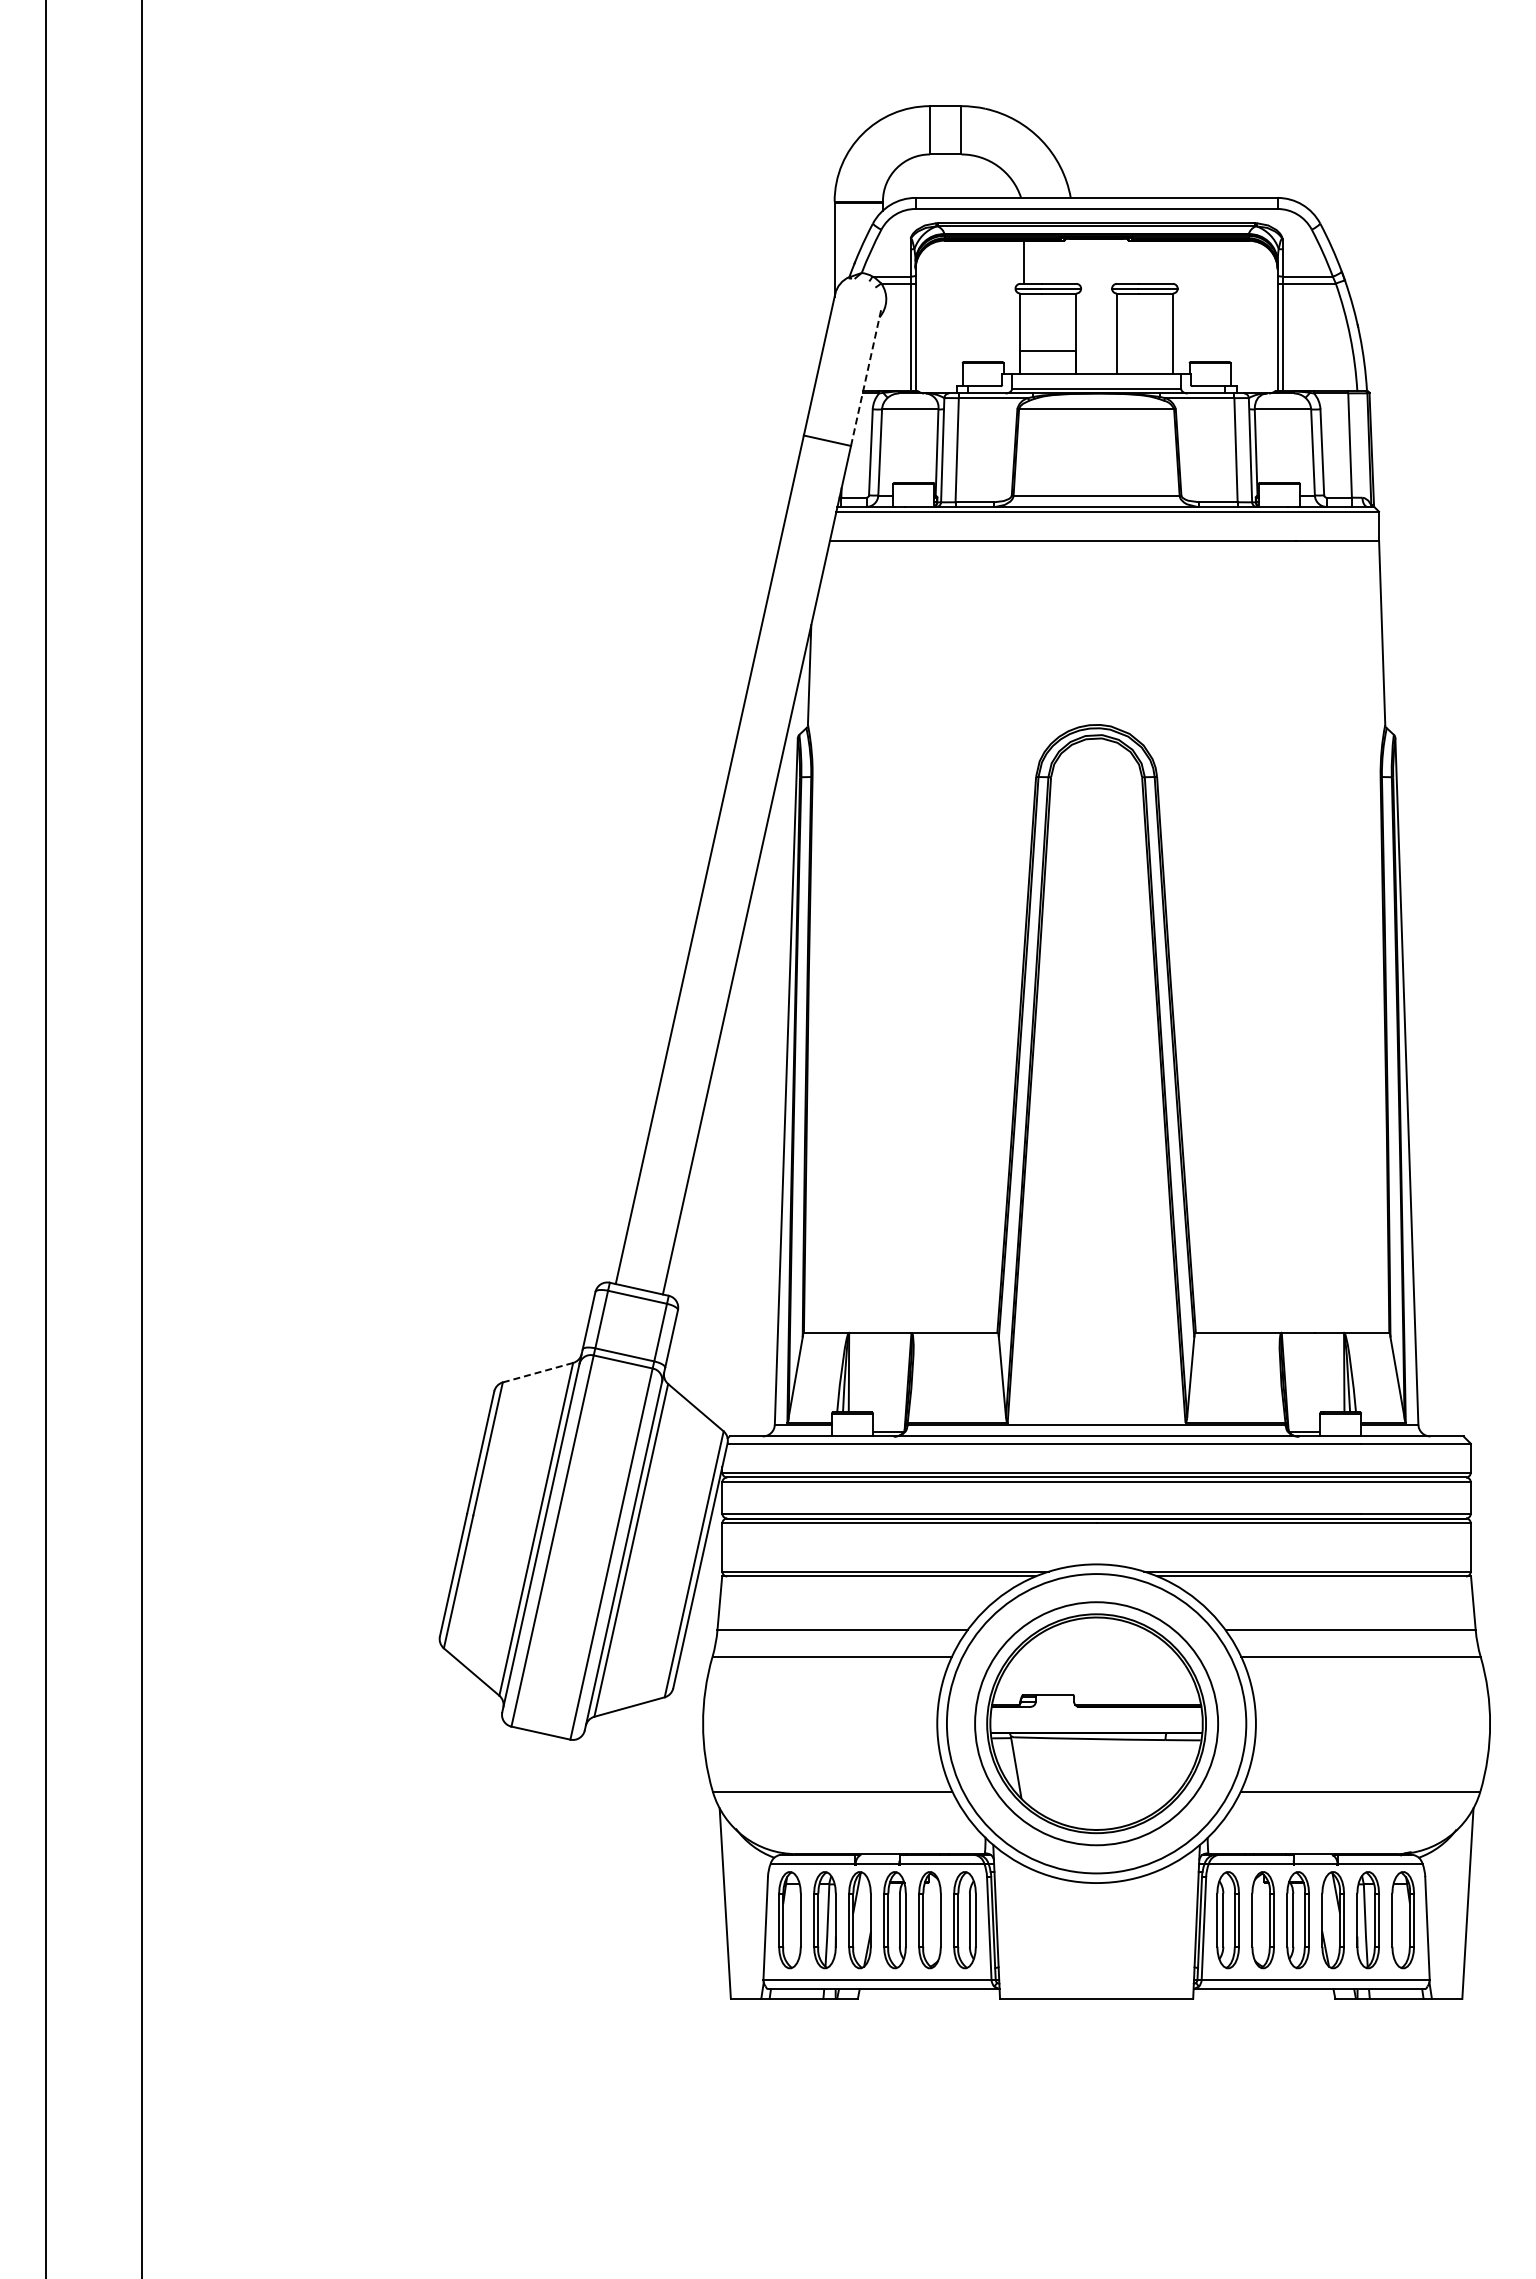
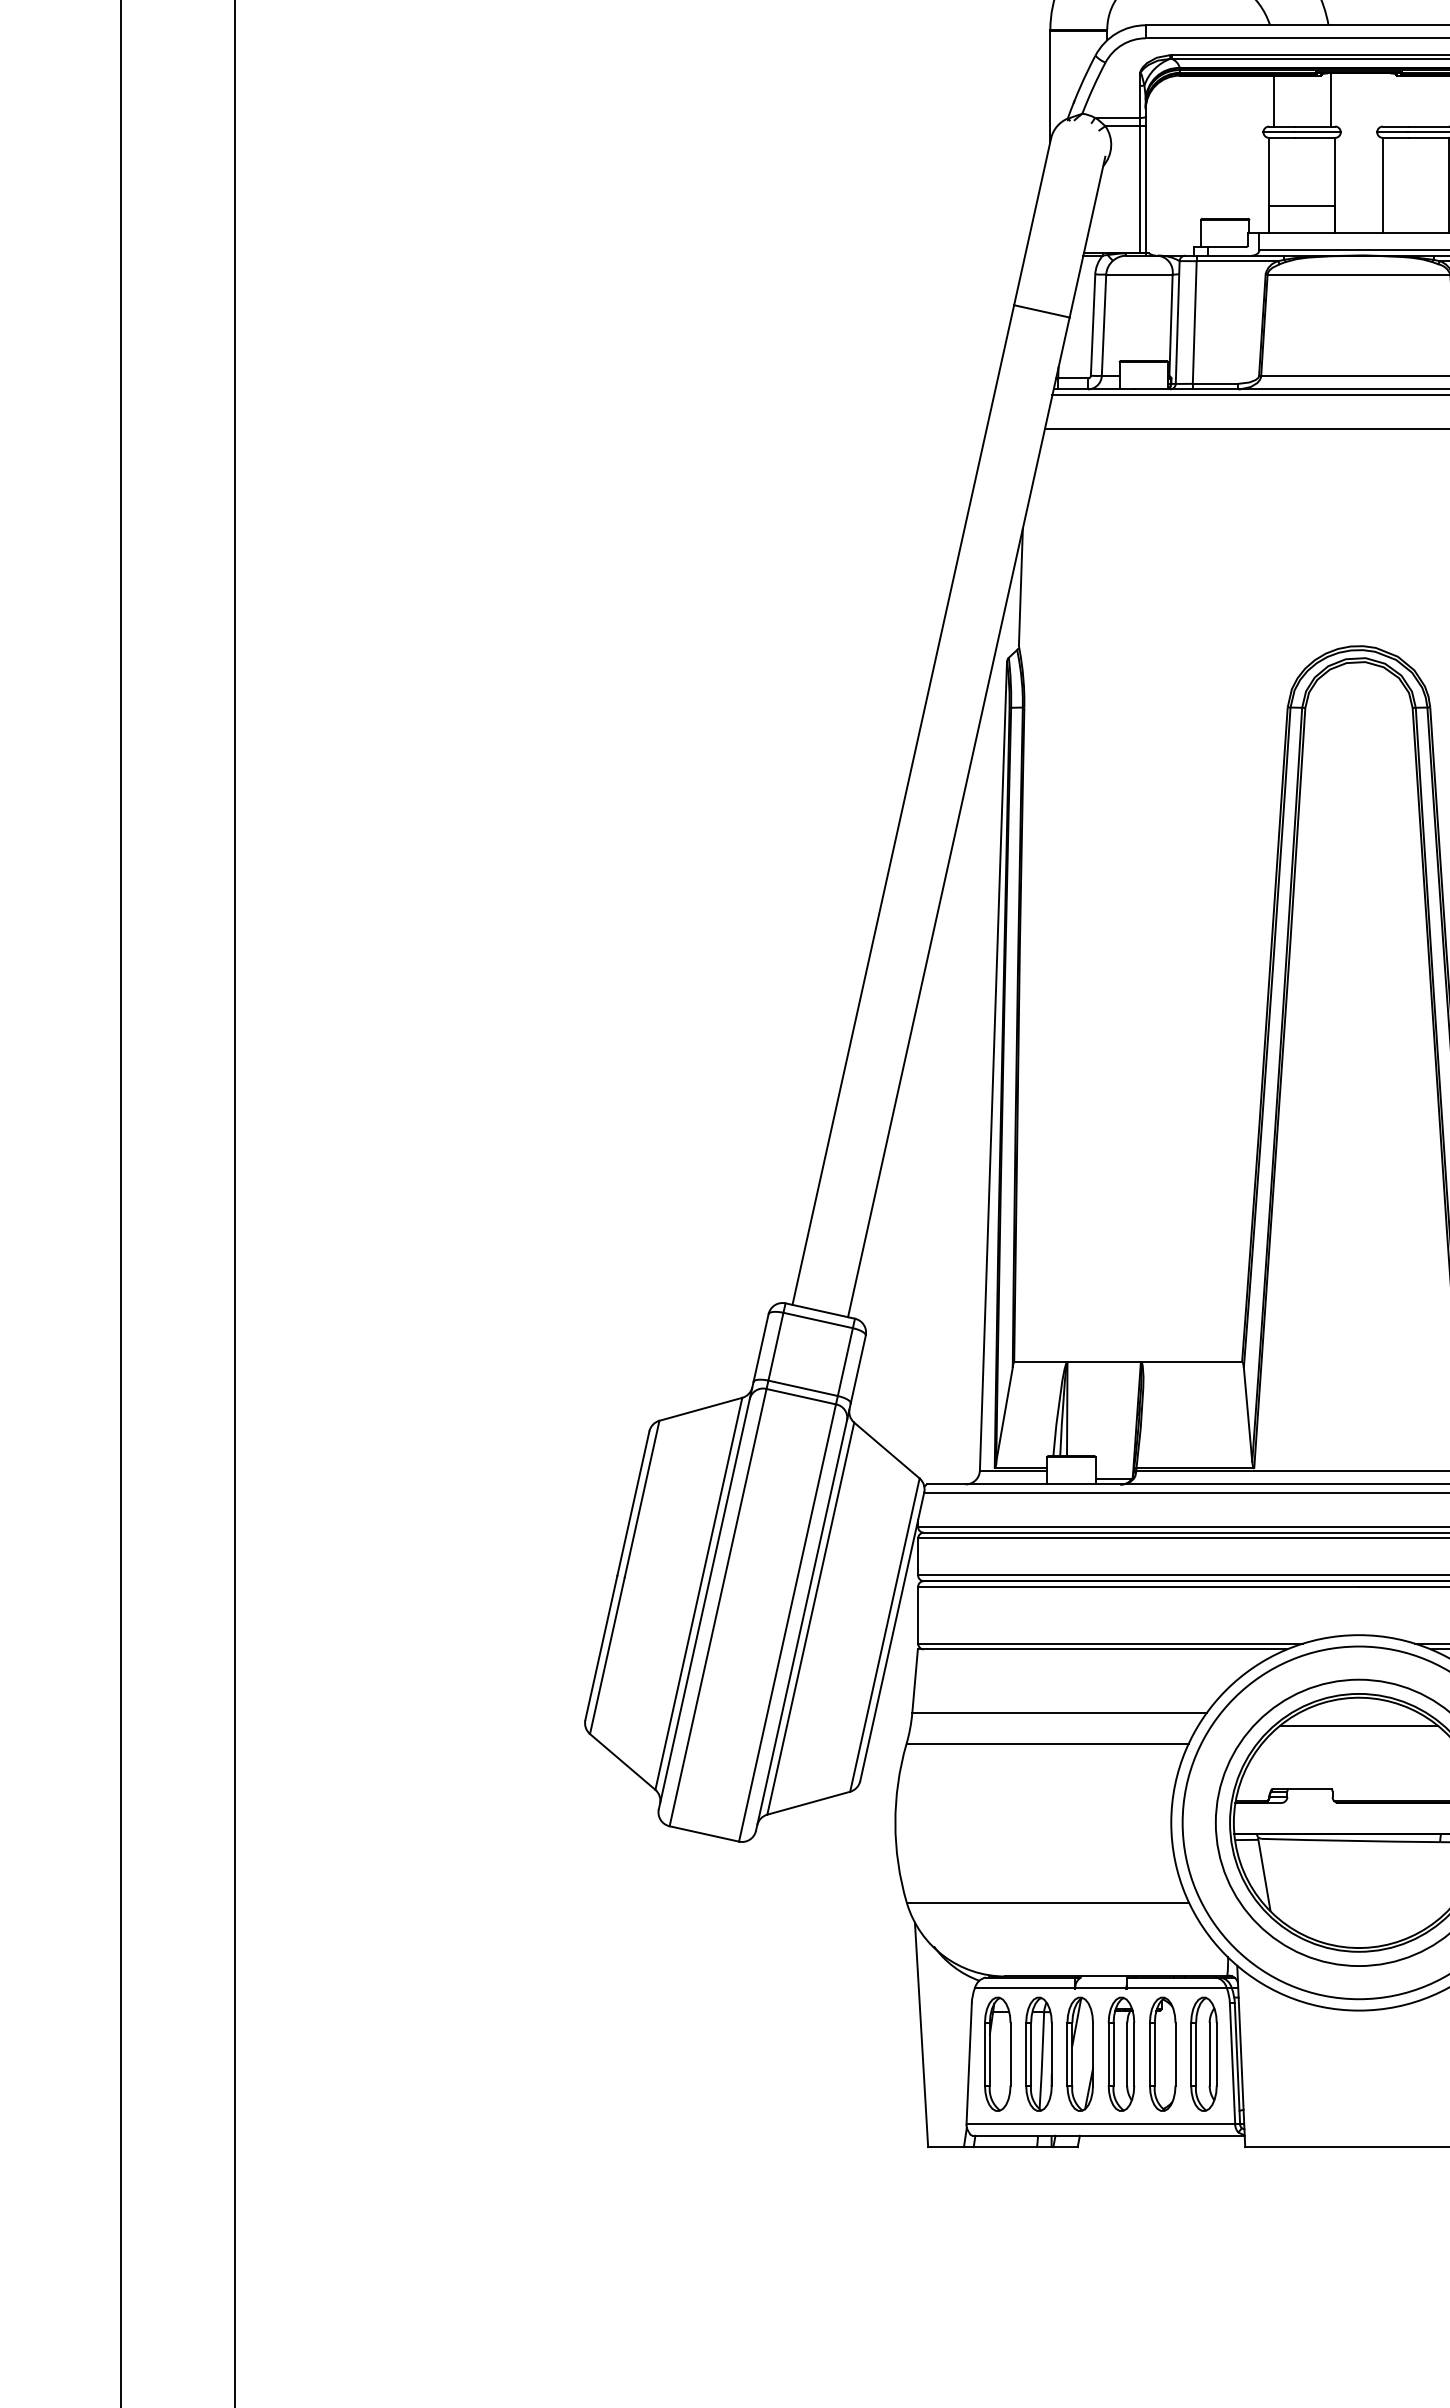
line: (1072, 260) -> (1330, 99), added
line: (866, 377) -> (1087, 236), dashed -> solid
line: (537, 1372) -> (700, 1409), dashed -> solid
line: (1096, 1641) -> (1358, 1725), added

